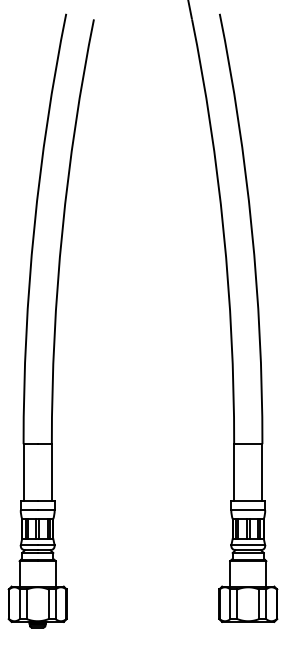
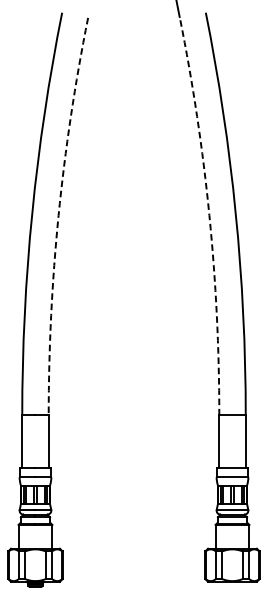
arc: (62, 230) -> (58, 215), solid -> dashed
arc: (223, 230) -> (209, 215), solid -> dashed

